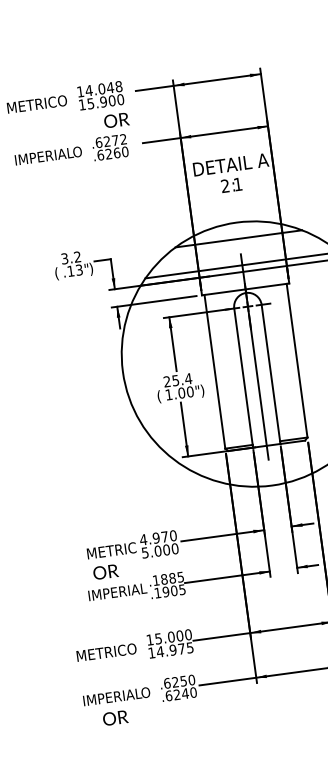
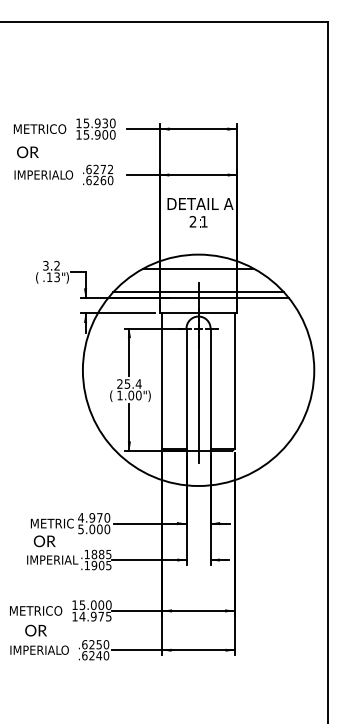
text: (103, 88) -> (99, 123), 14.048 -> 15.930
text: (116, 120) -> (27, 152), moved
text: (114, 718) -> (35, 630), moved

